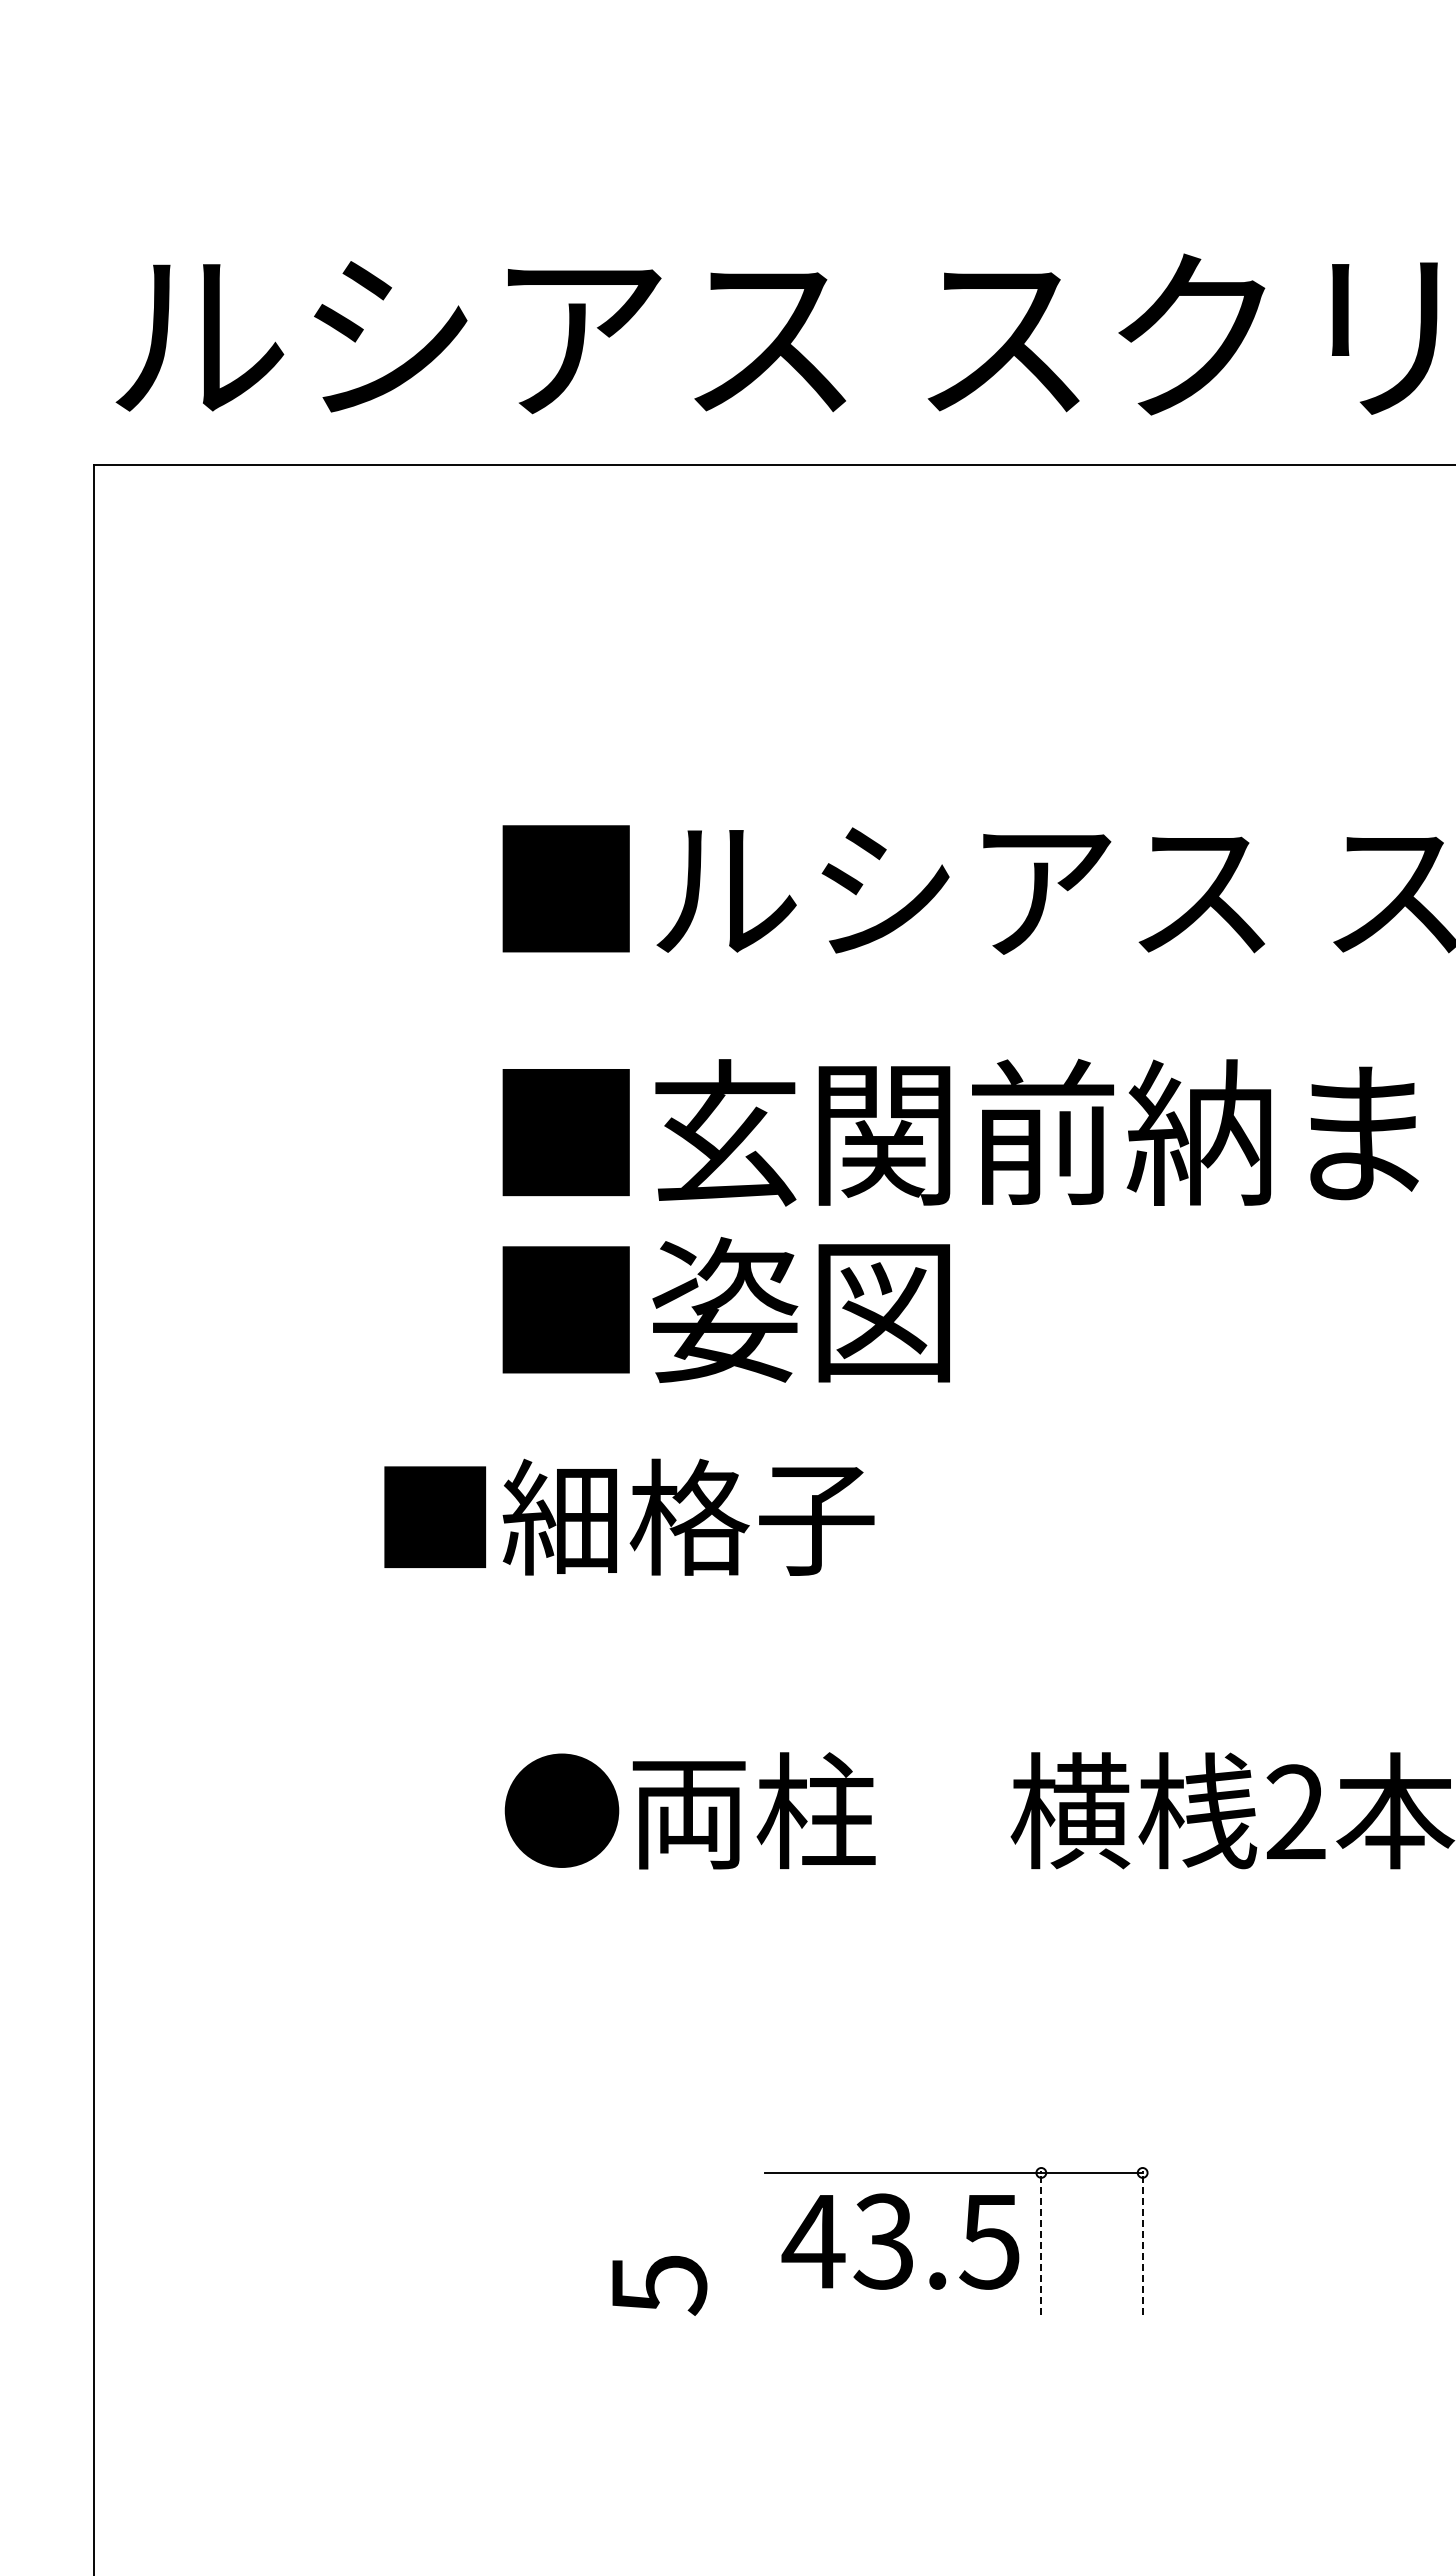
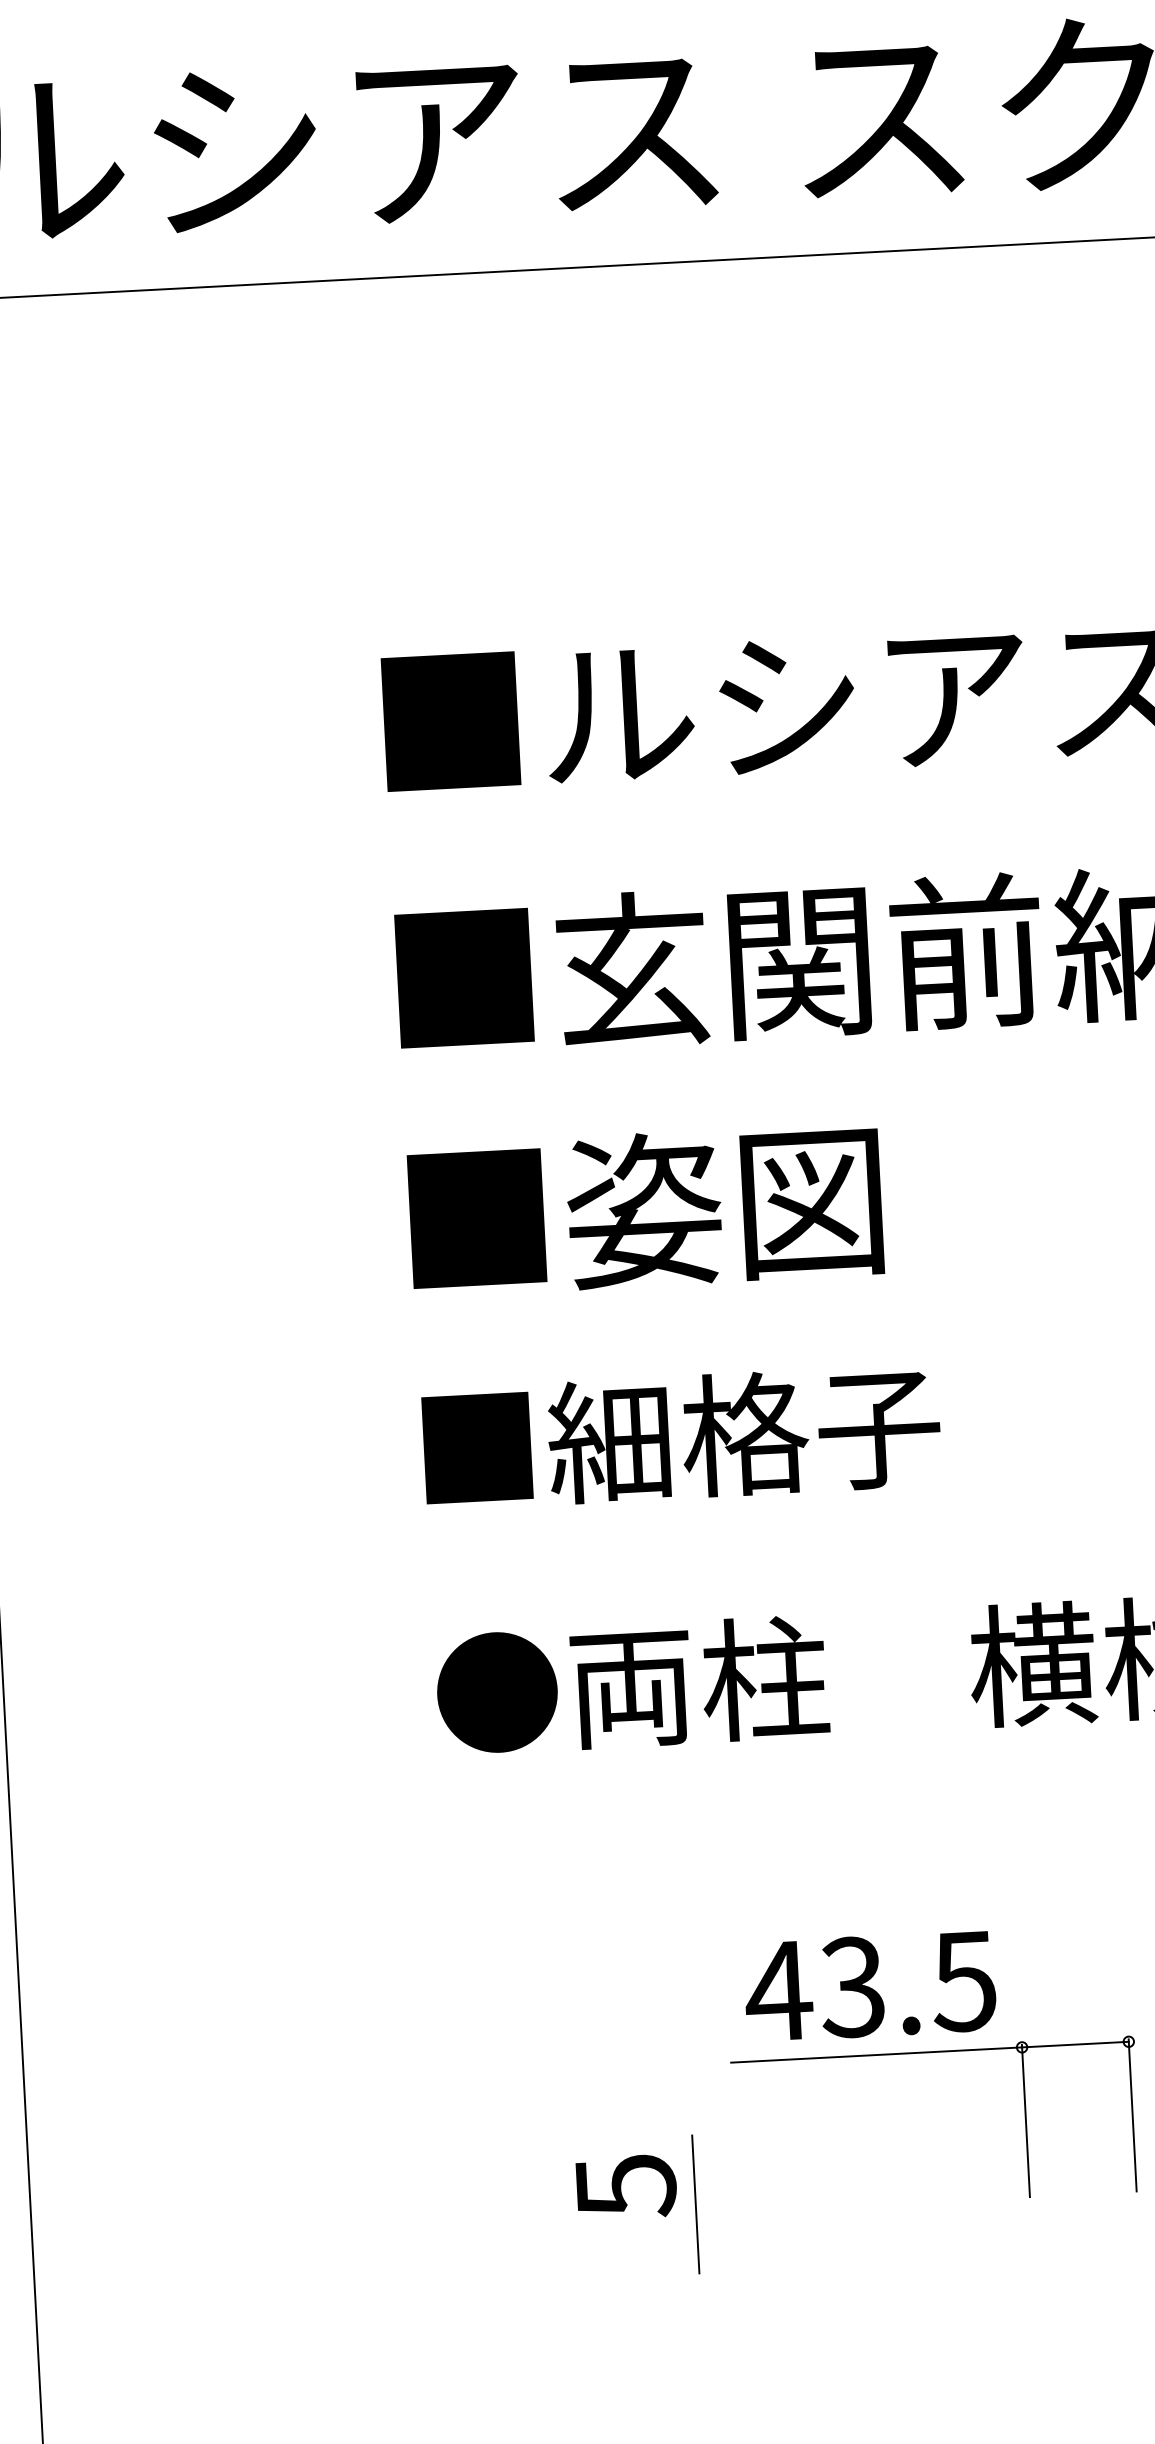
text: (725, 1309) -> (644, 1209), moved
text: (629, 1516) -> (682, 1436), moved
text: (900, 2241) -> (870, 1986), moved
line: (1041, 2242) -> (1026, 2120), dashed -> solid
line: (1142, 2242) -> (1132, 2115), dashed -> solid
line: (724, 2305) -> (695, 2204), added

